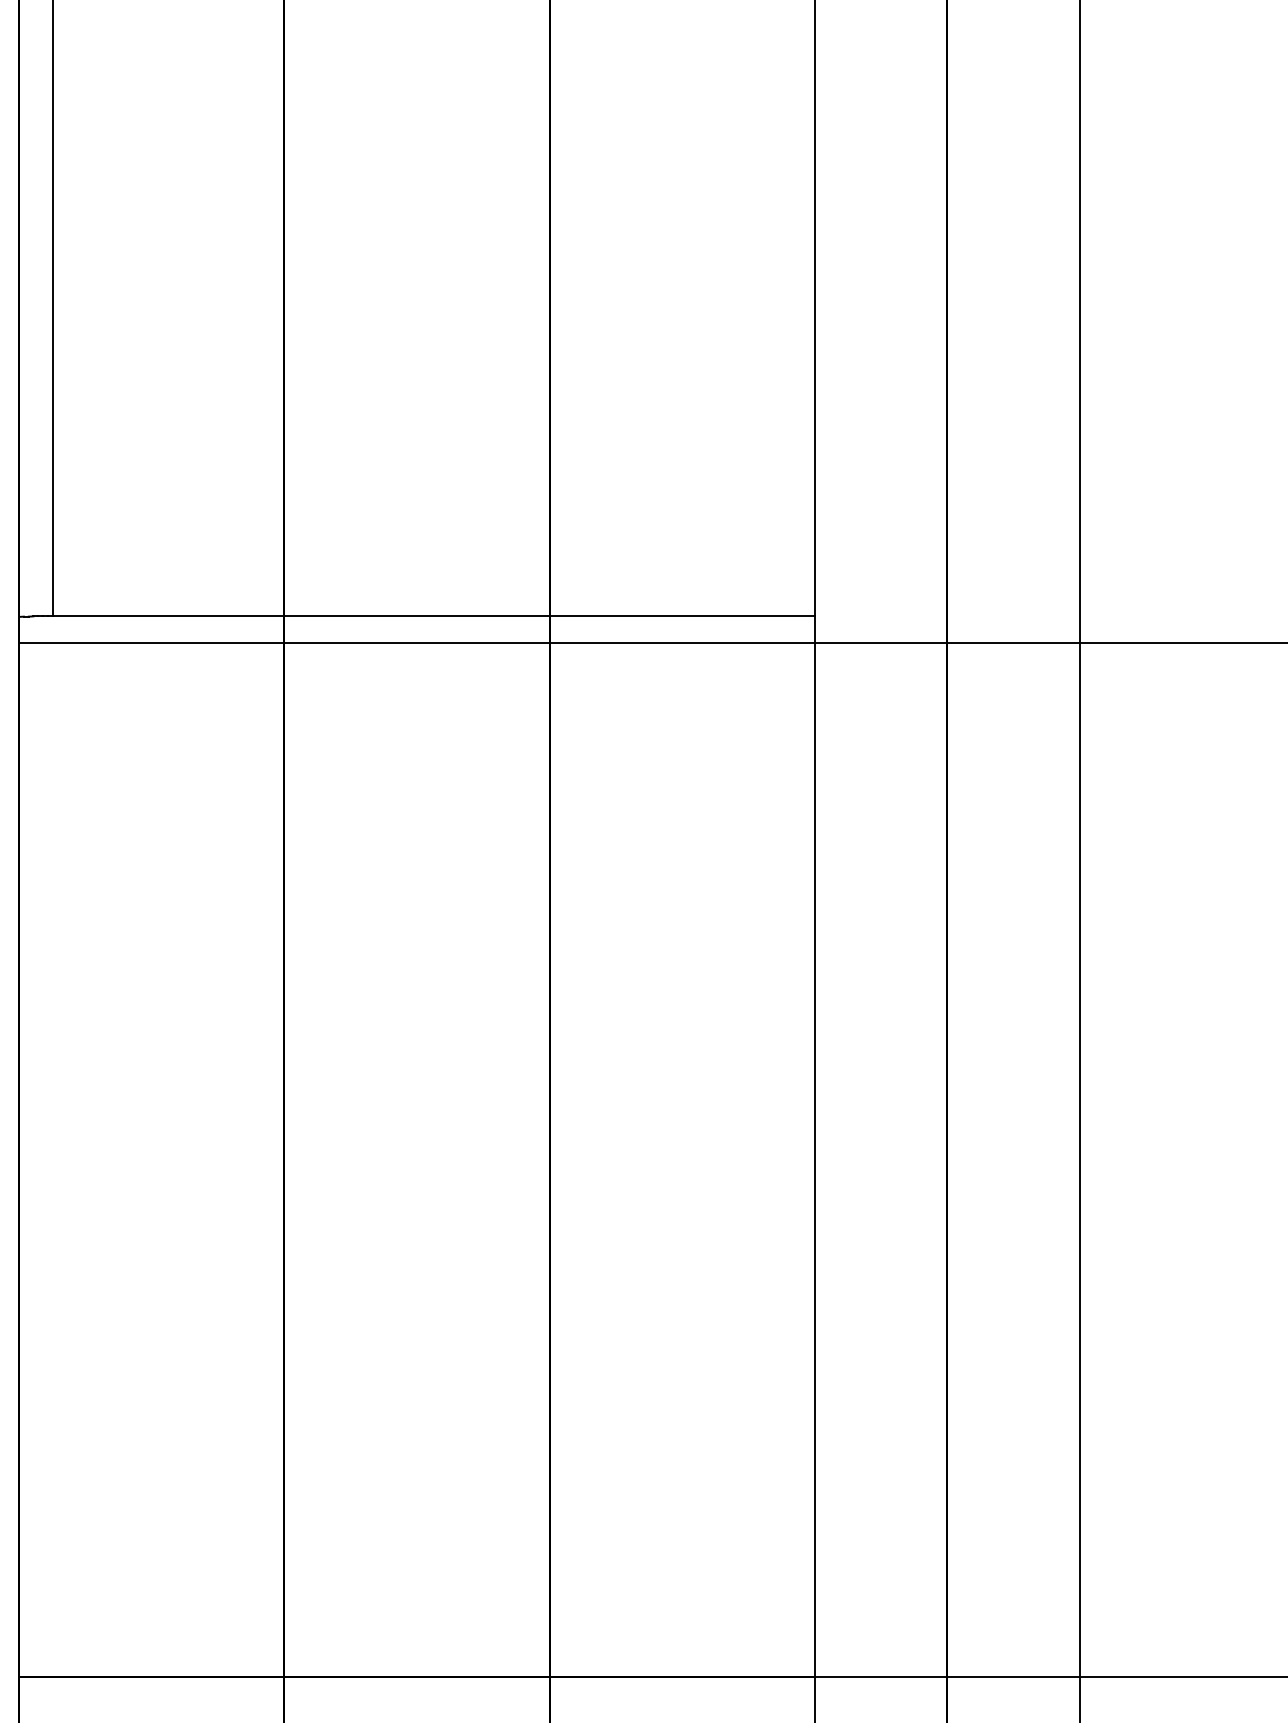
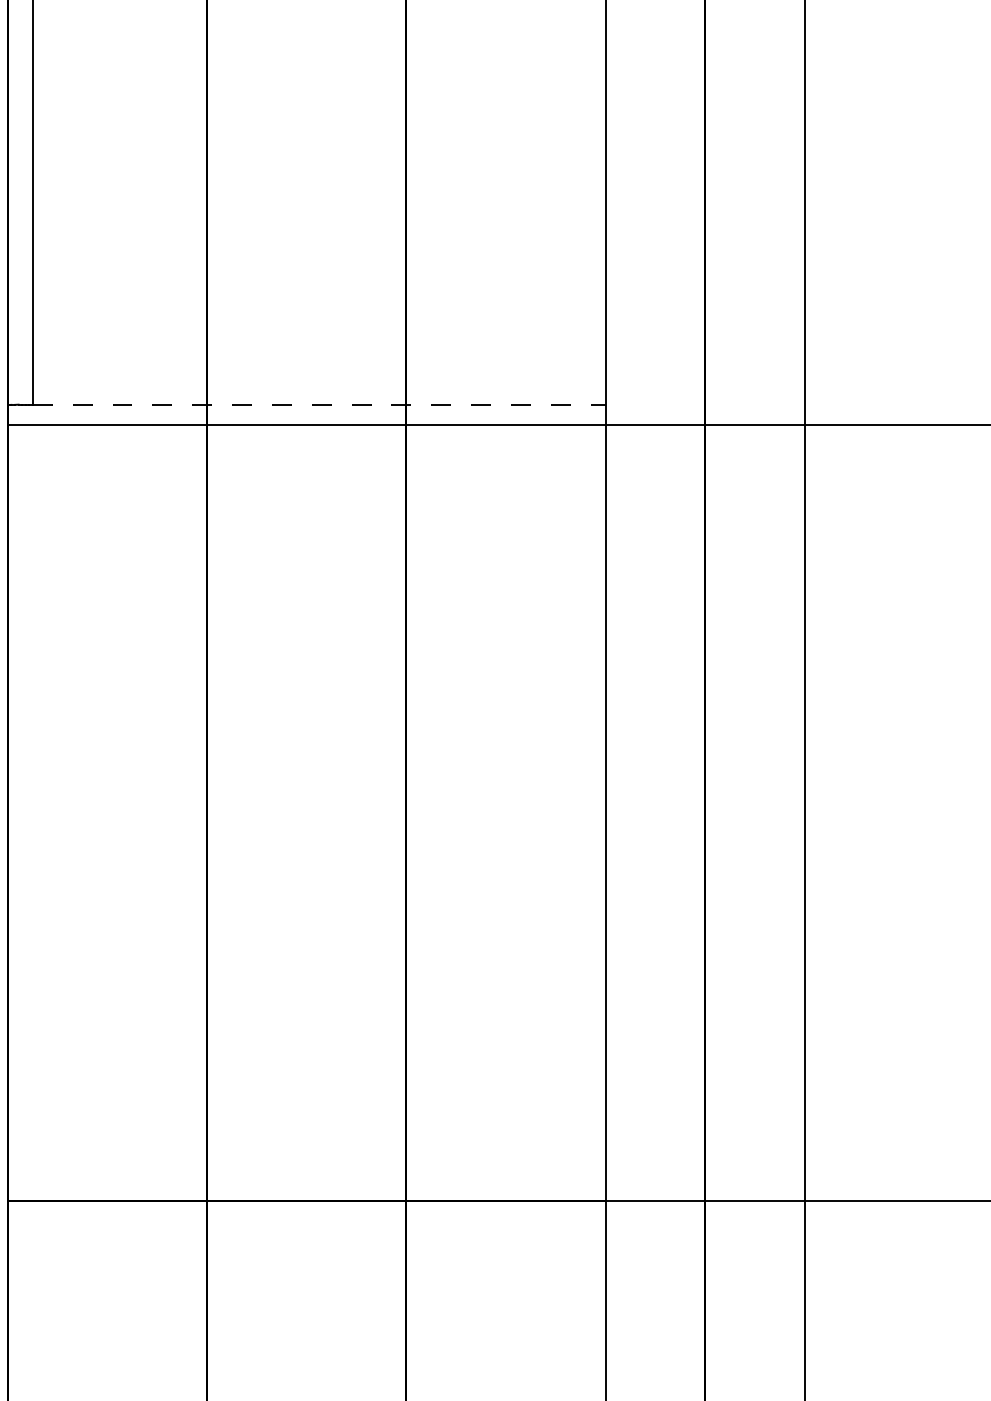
line: (433, 616) -> (319, 404), solid -> dashed

